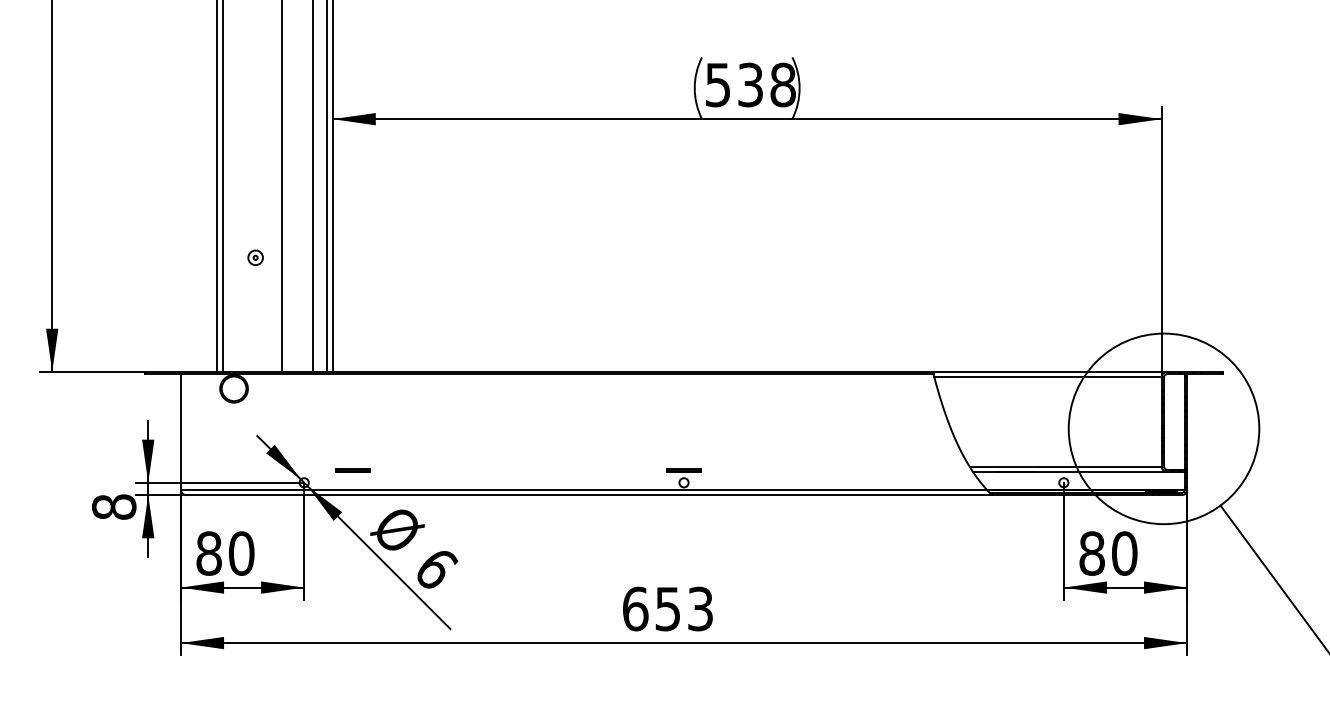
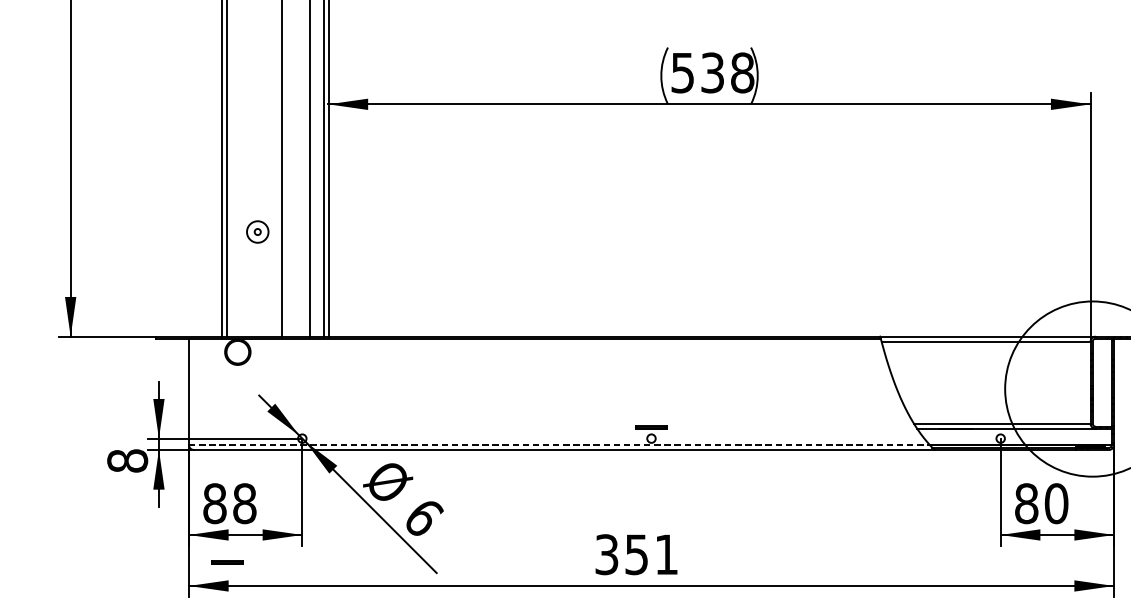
part: (255, 257) -> (257, 231), size x1.6
line: (352, 470) -> (227, 562), moved
line: (583, 489) -> (559, 444), solid -> dashed
text: (241, 553) -> (244, 503), 80 -> 88
text: (667, 608) -> (636, 554), 653 -> 351

